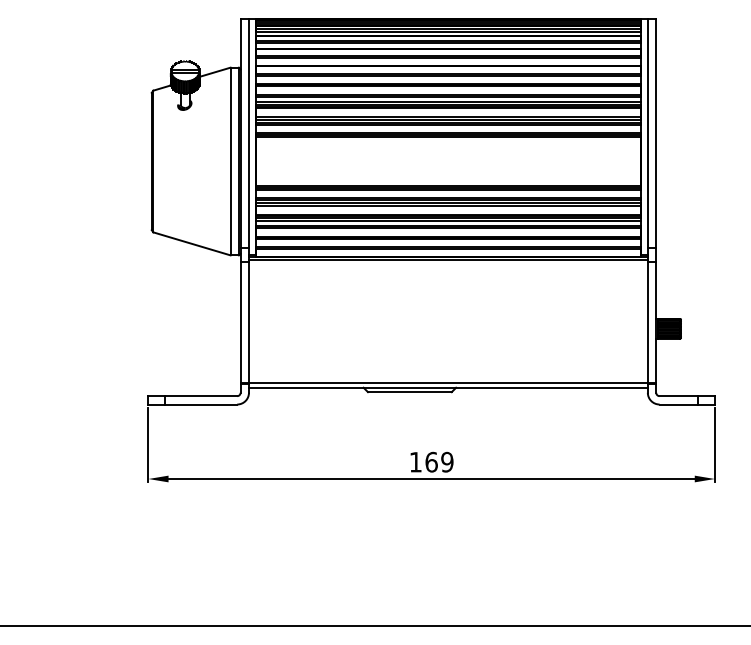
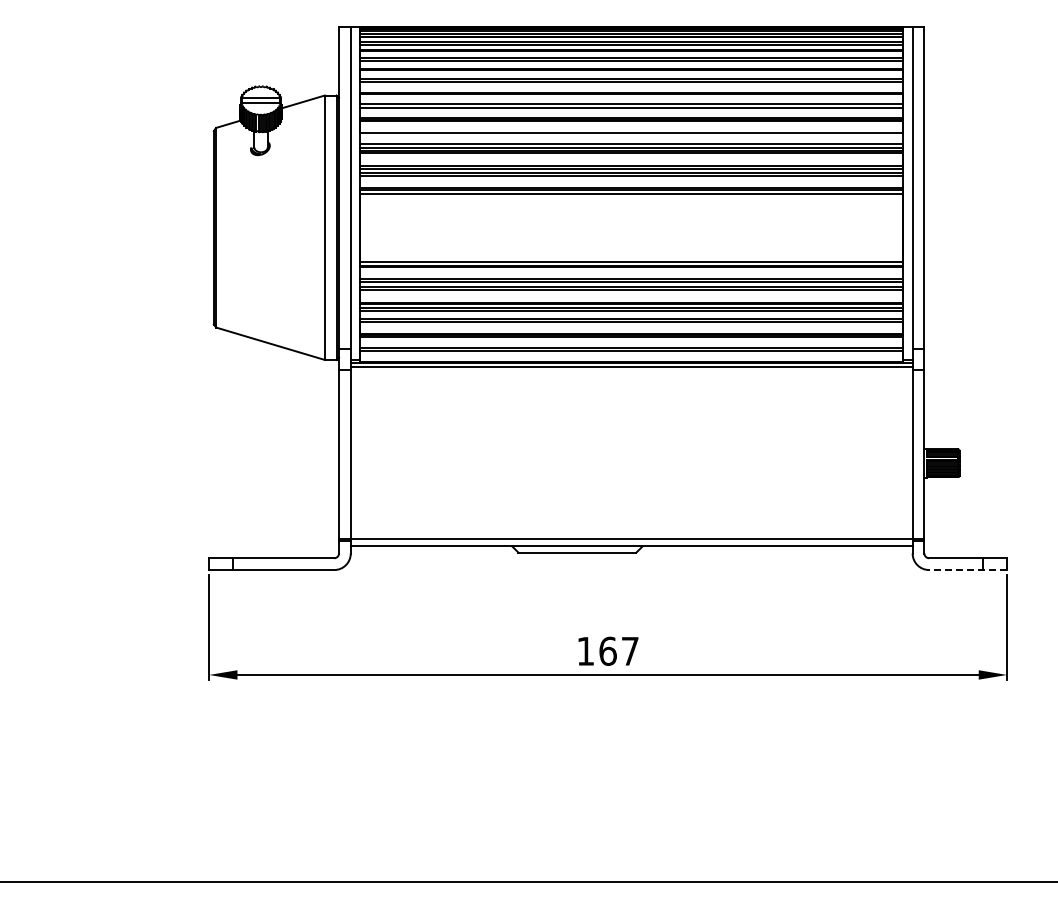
line: (448, 96) -> (631, 136), removed
line: (687, 404) -> (968, 570), solid -> dashed
text: (446, 461) -> (629, 650), 169 -> 167

